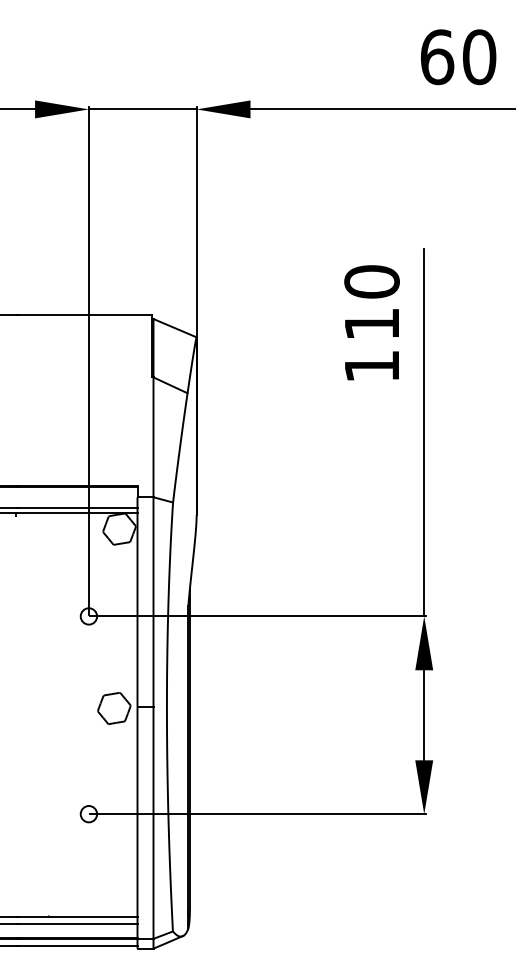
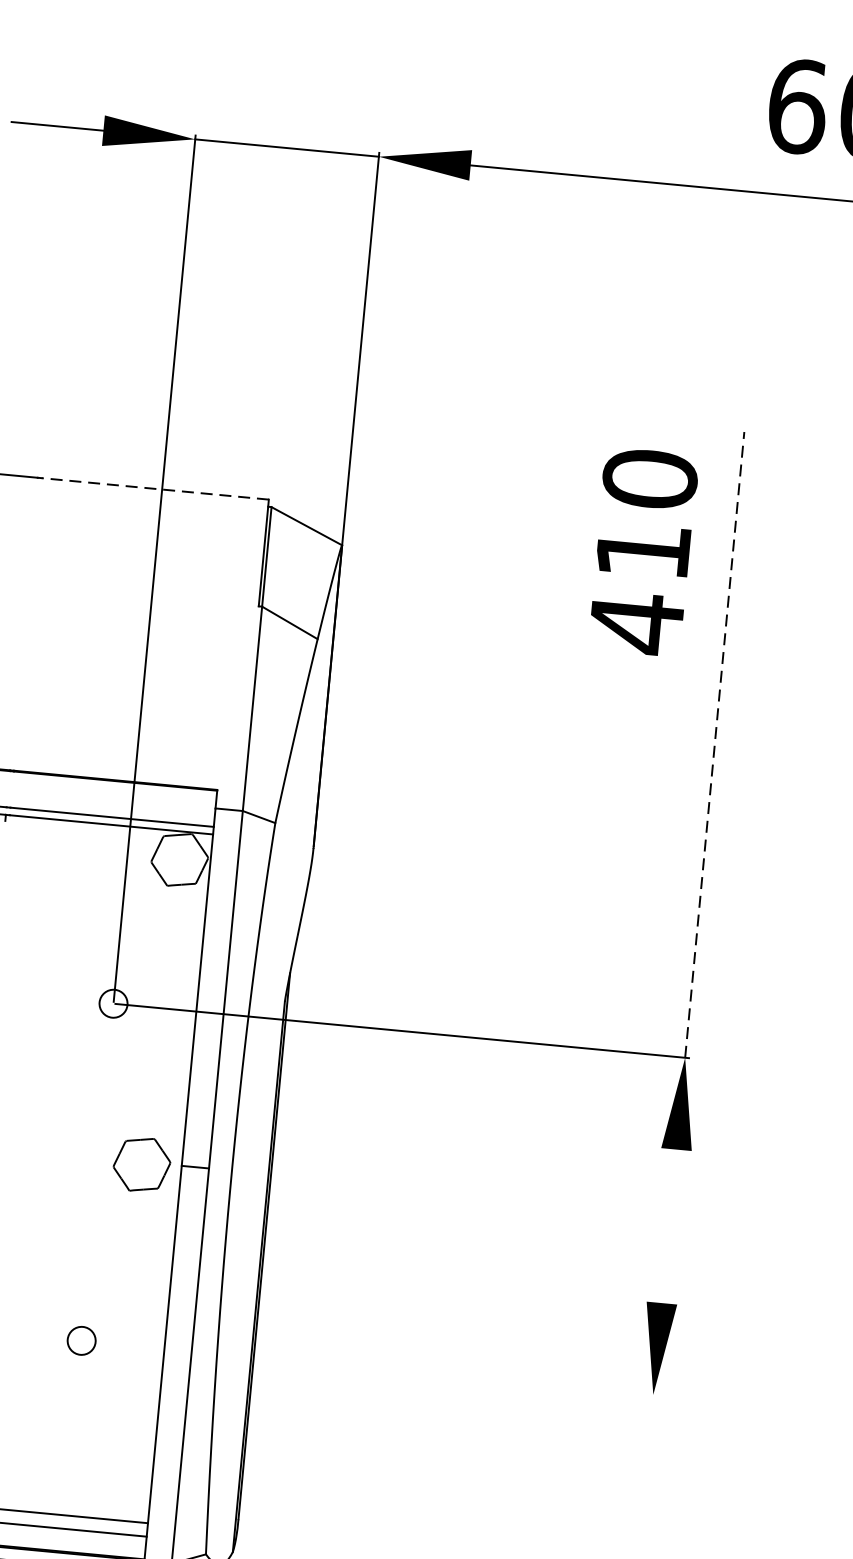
line: (84, 314) -> (154, 488), solid -> dashed
text: (371, 366) -> (635, 623), 110 -> 410
line: (424, 432) -> (715, 744), solid -> dashed
line: (424, 715) -> (669, 1226), removed
line: (258, 814) -> (370, 1368), removed

